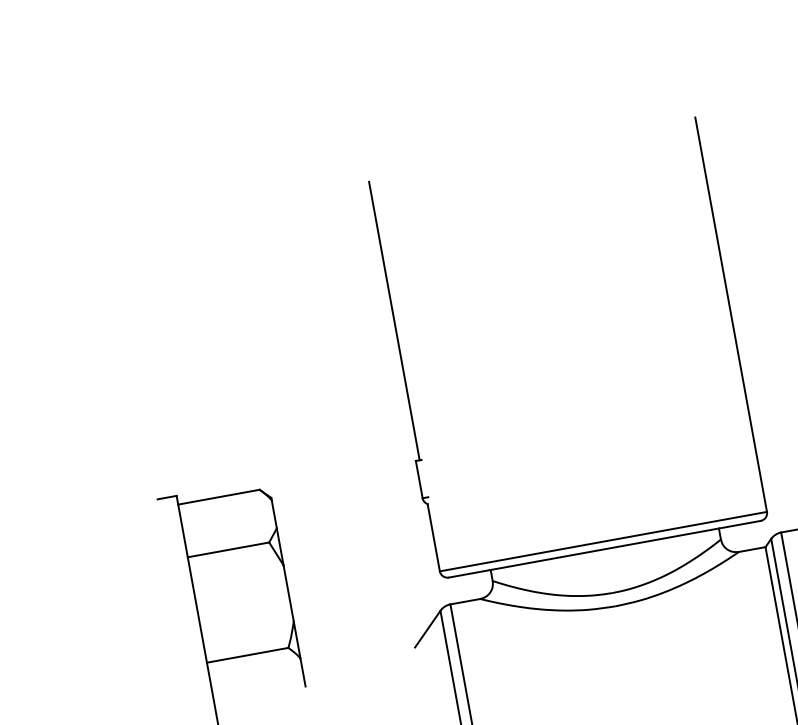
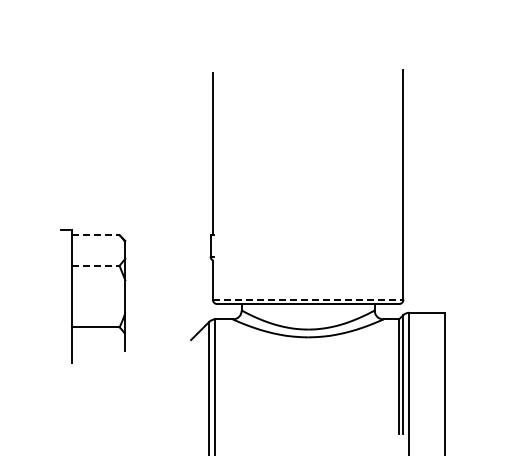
line: (218, 497) -> (95, 235), solid -> dashed
line: (603, 541) -> (308, 299), solid -> dashed
line: (227, 549) -> (95, 265), solid -> dashed

